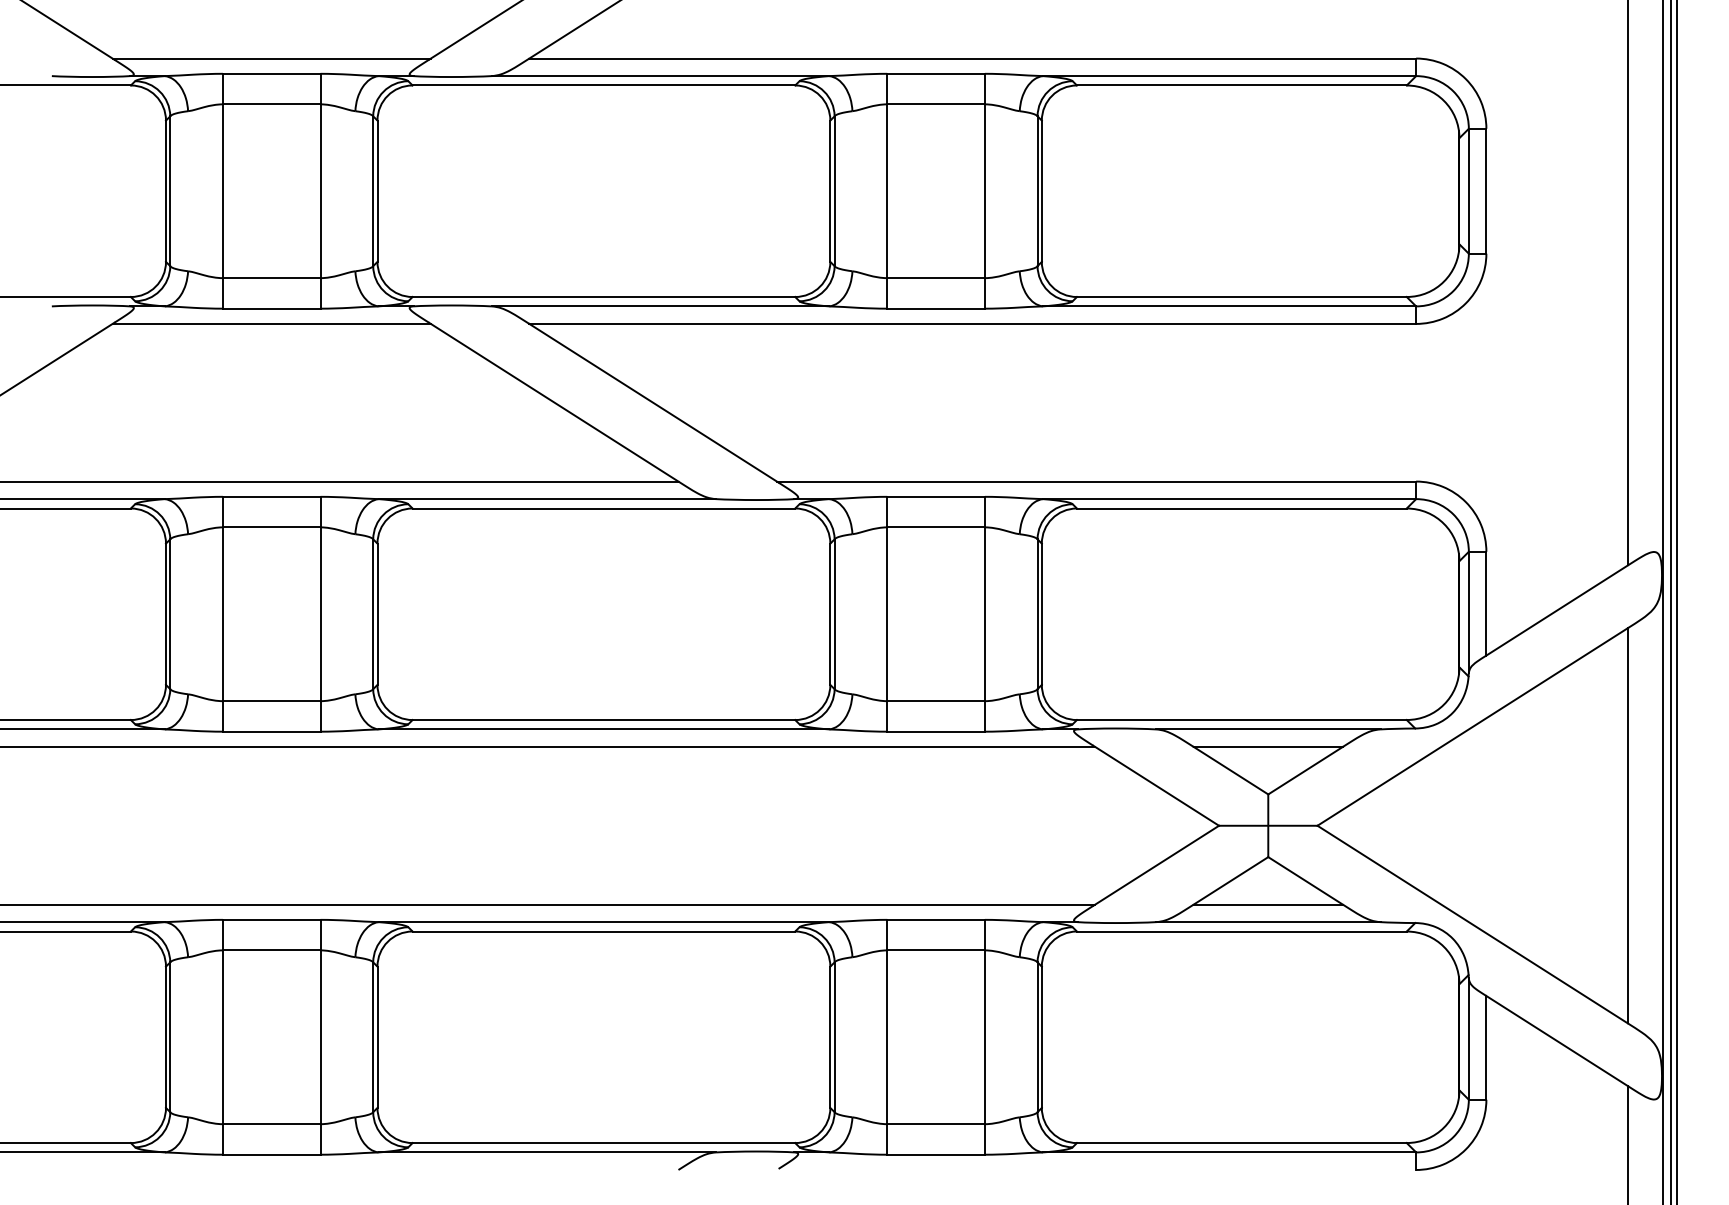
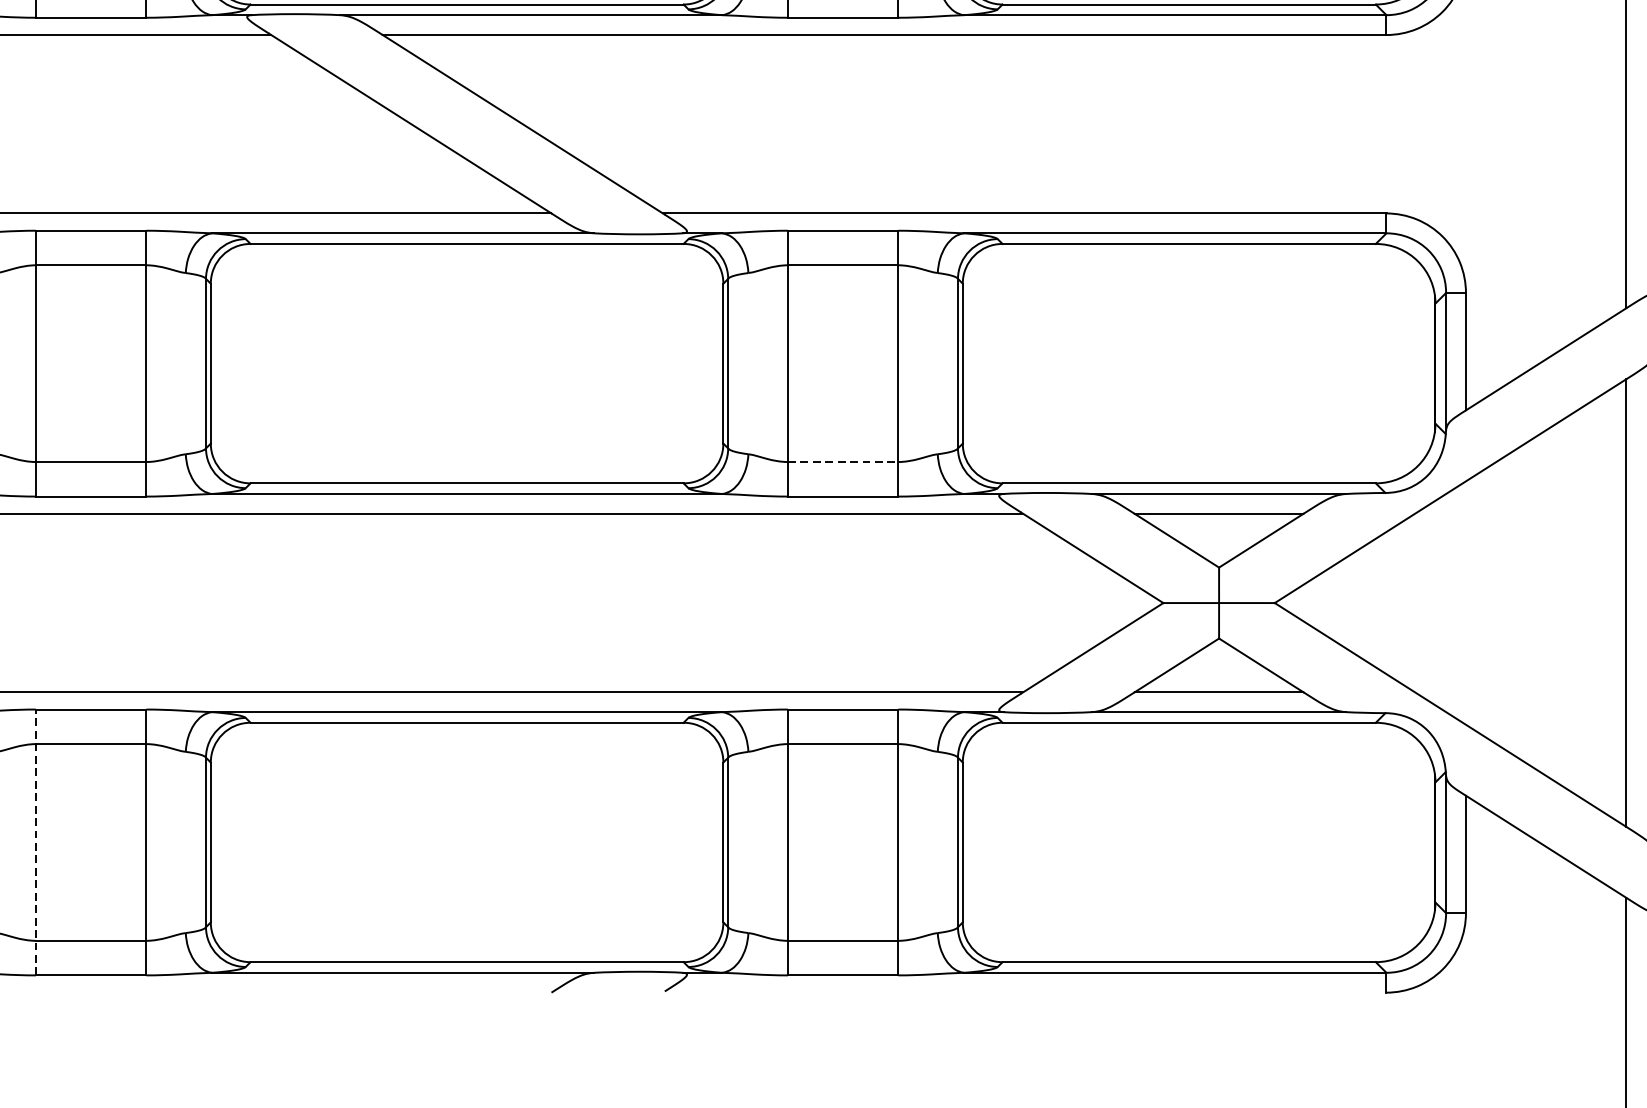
line: (936, 701) -> (843, 462), solid -> dashed
line: (222, 1036) -> (35, 841), solid -> dashed

